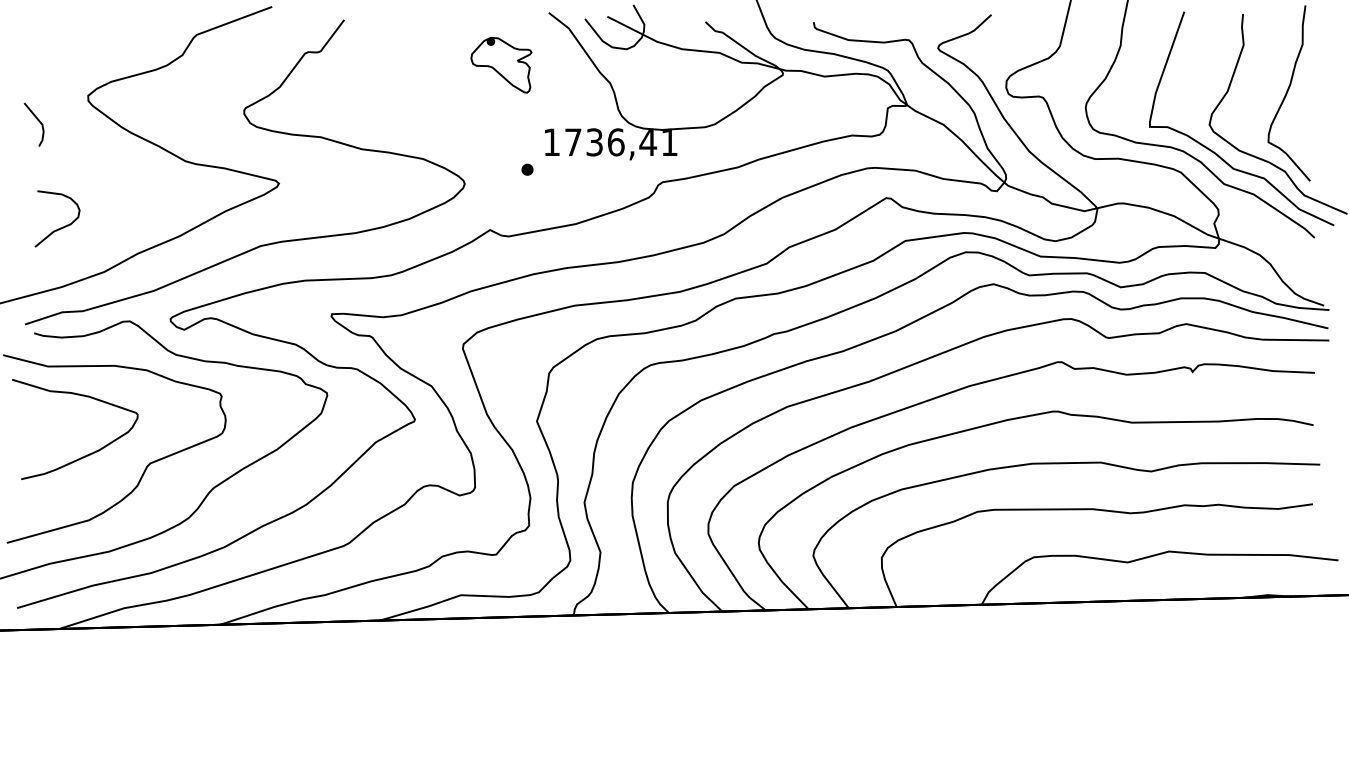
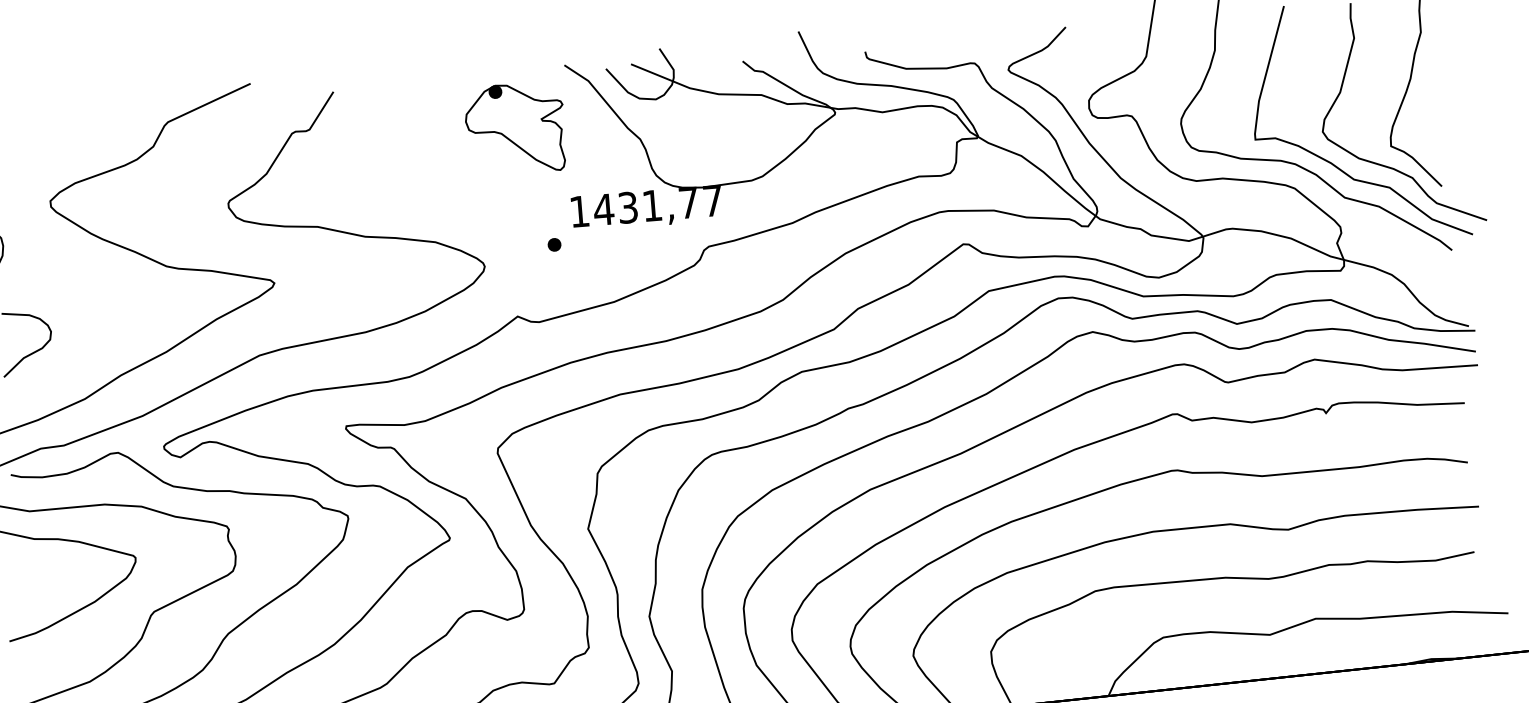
part: (501, 65) -> (515, 129), size x1.43
text: (620, 142) -> (657, 205), 1736,41 -> 1431,77

